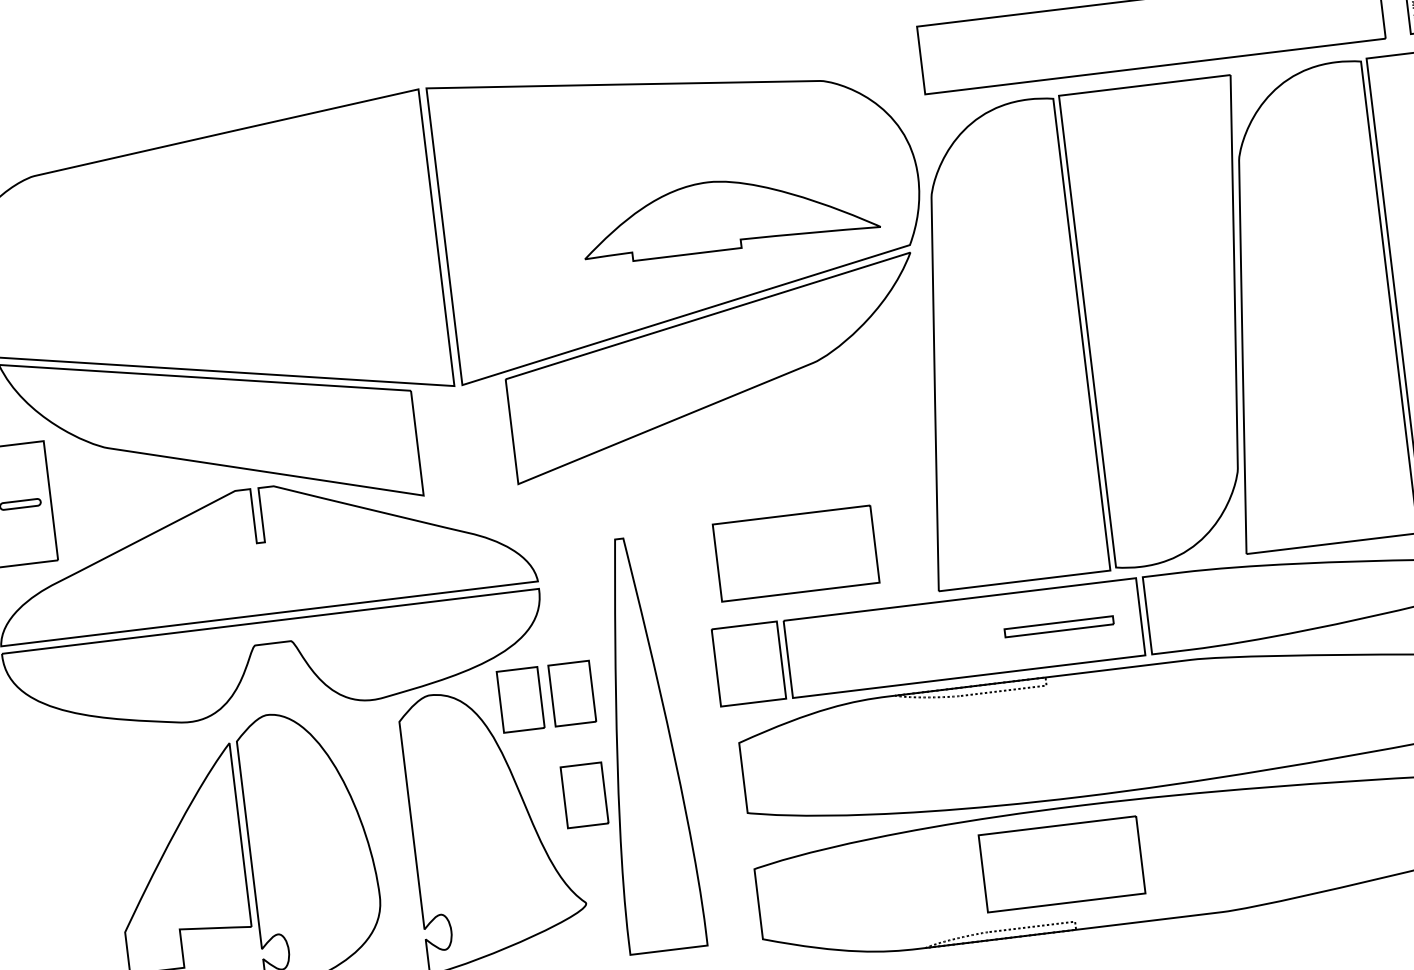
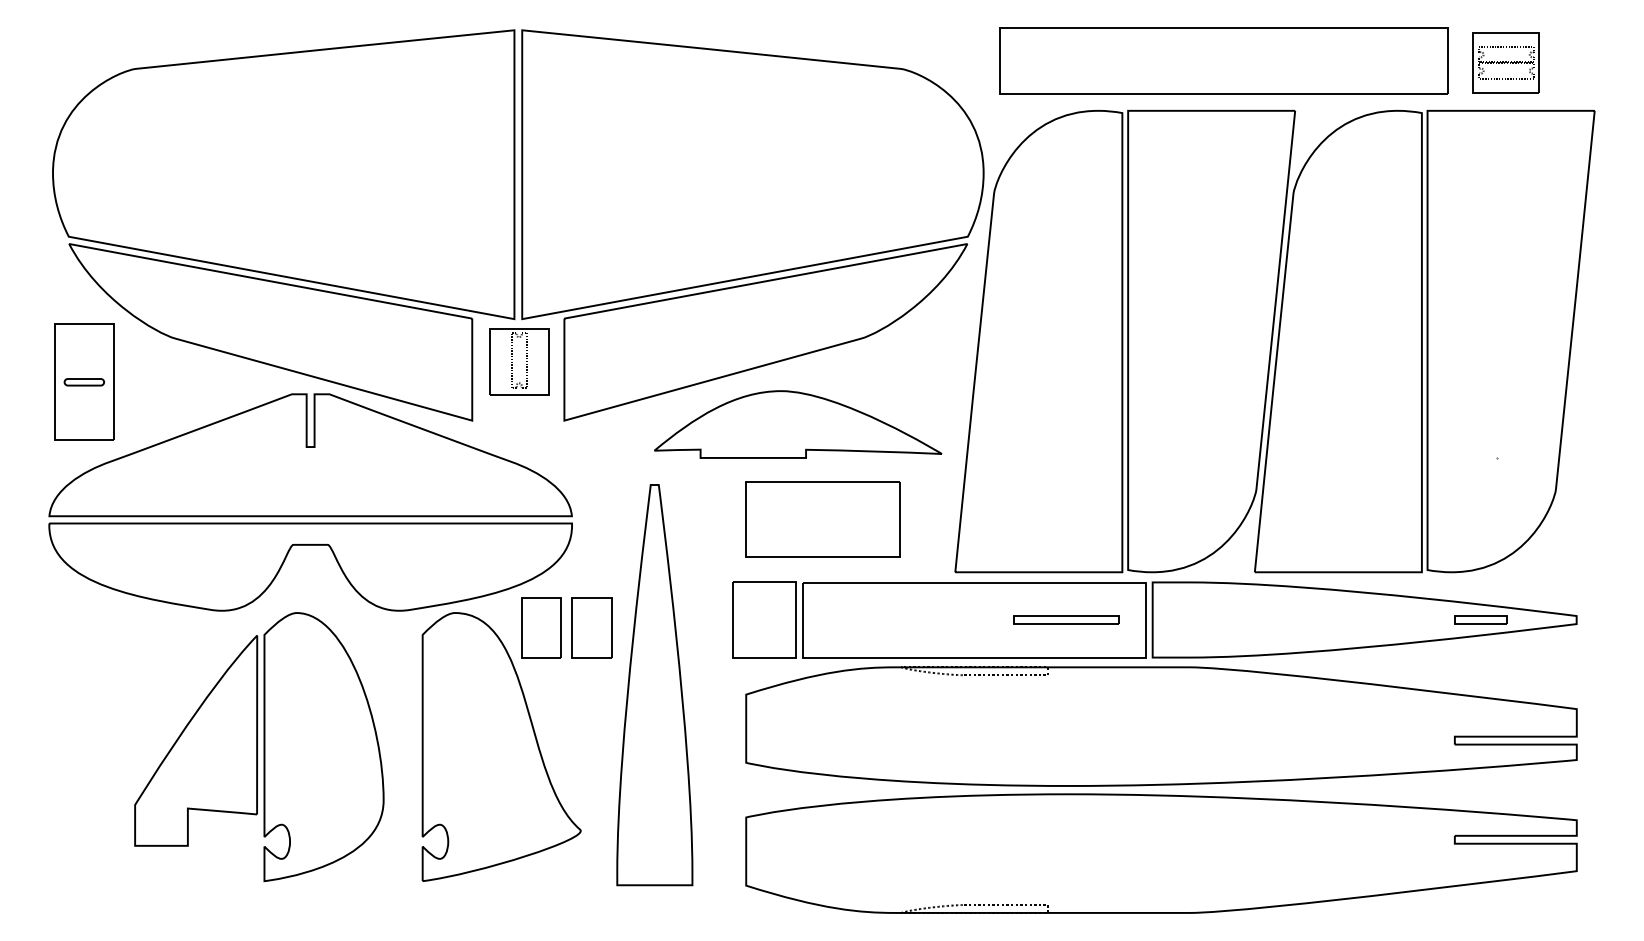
part: (729, 214) -> (798, 424), moved
part: (464, 428) -> (519, 361), added
part: (584, 794) -> (591, 726), removed
part: (1061, 864) -> (1041, 848), removed

